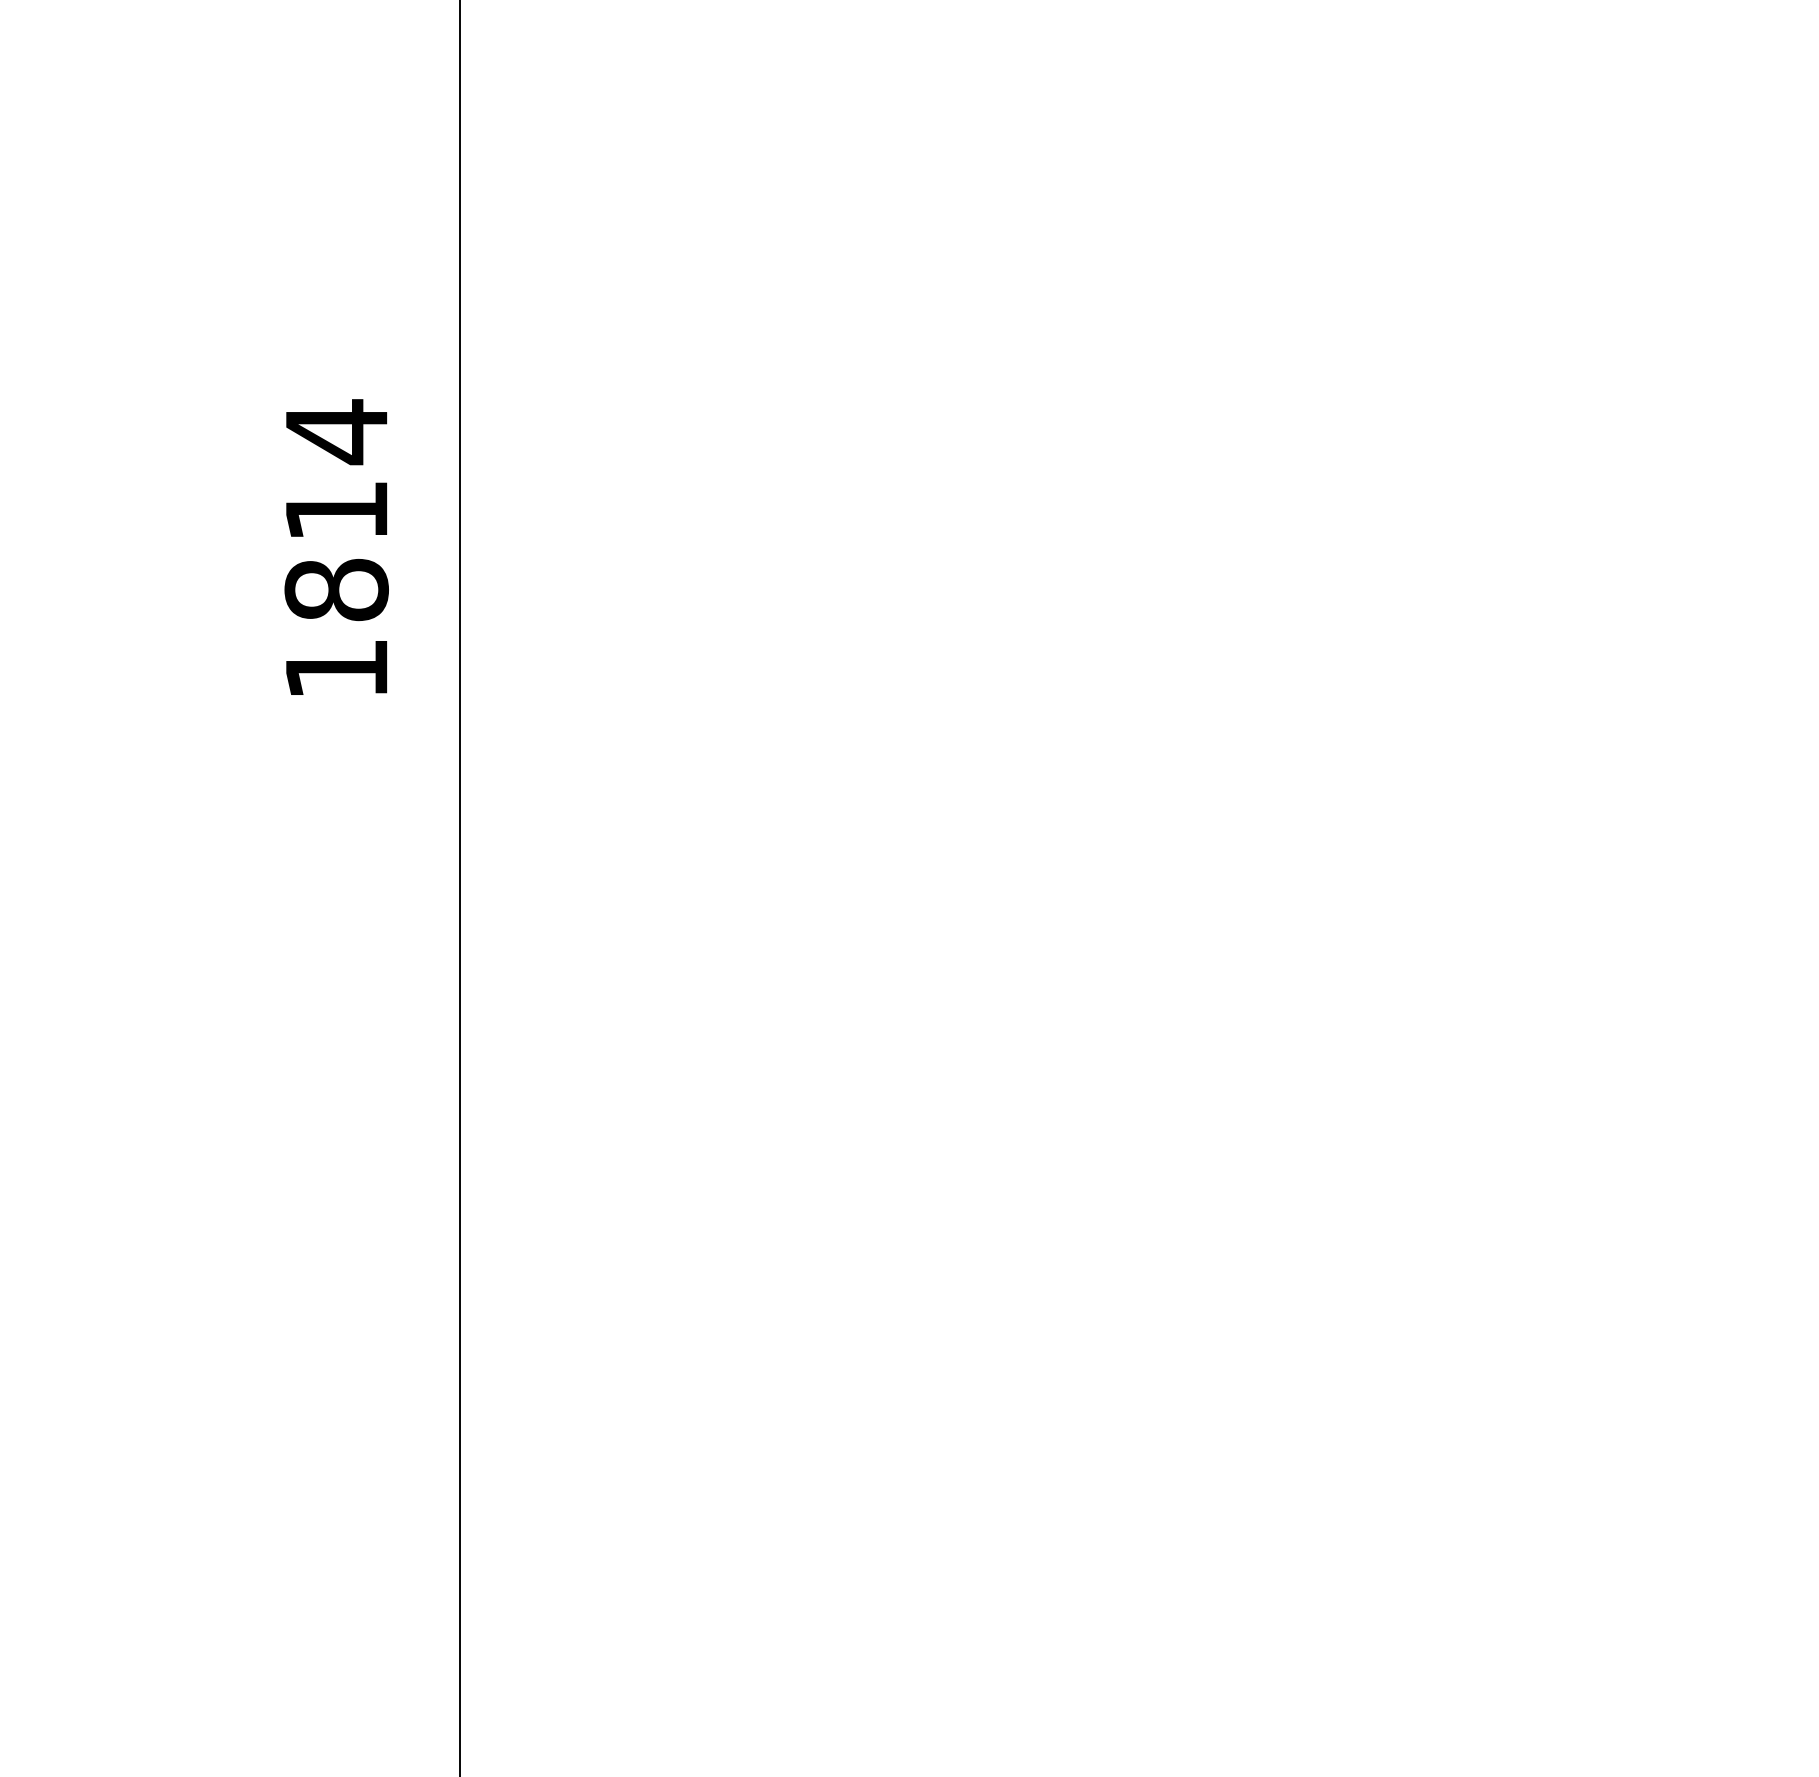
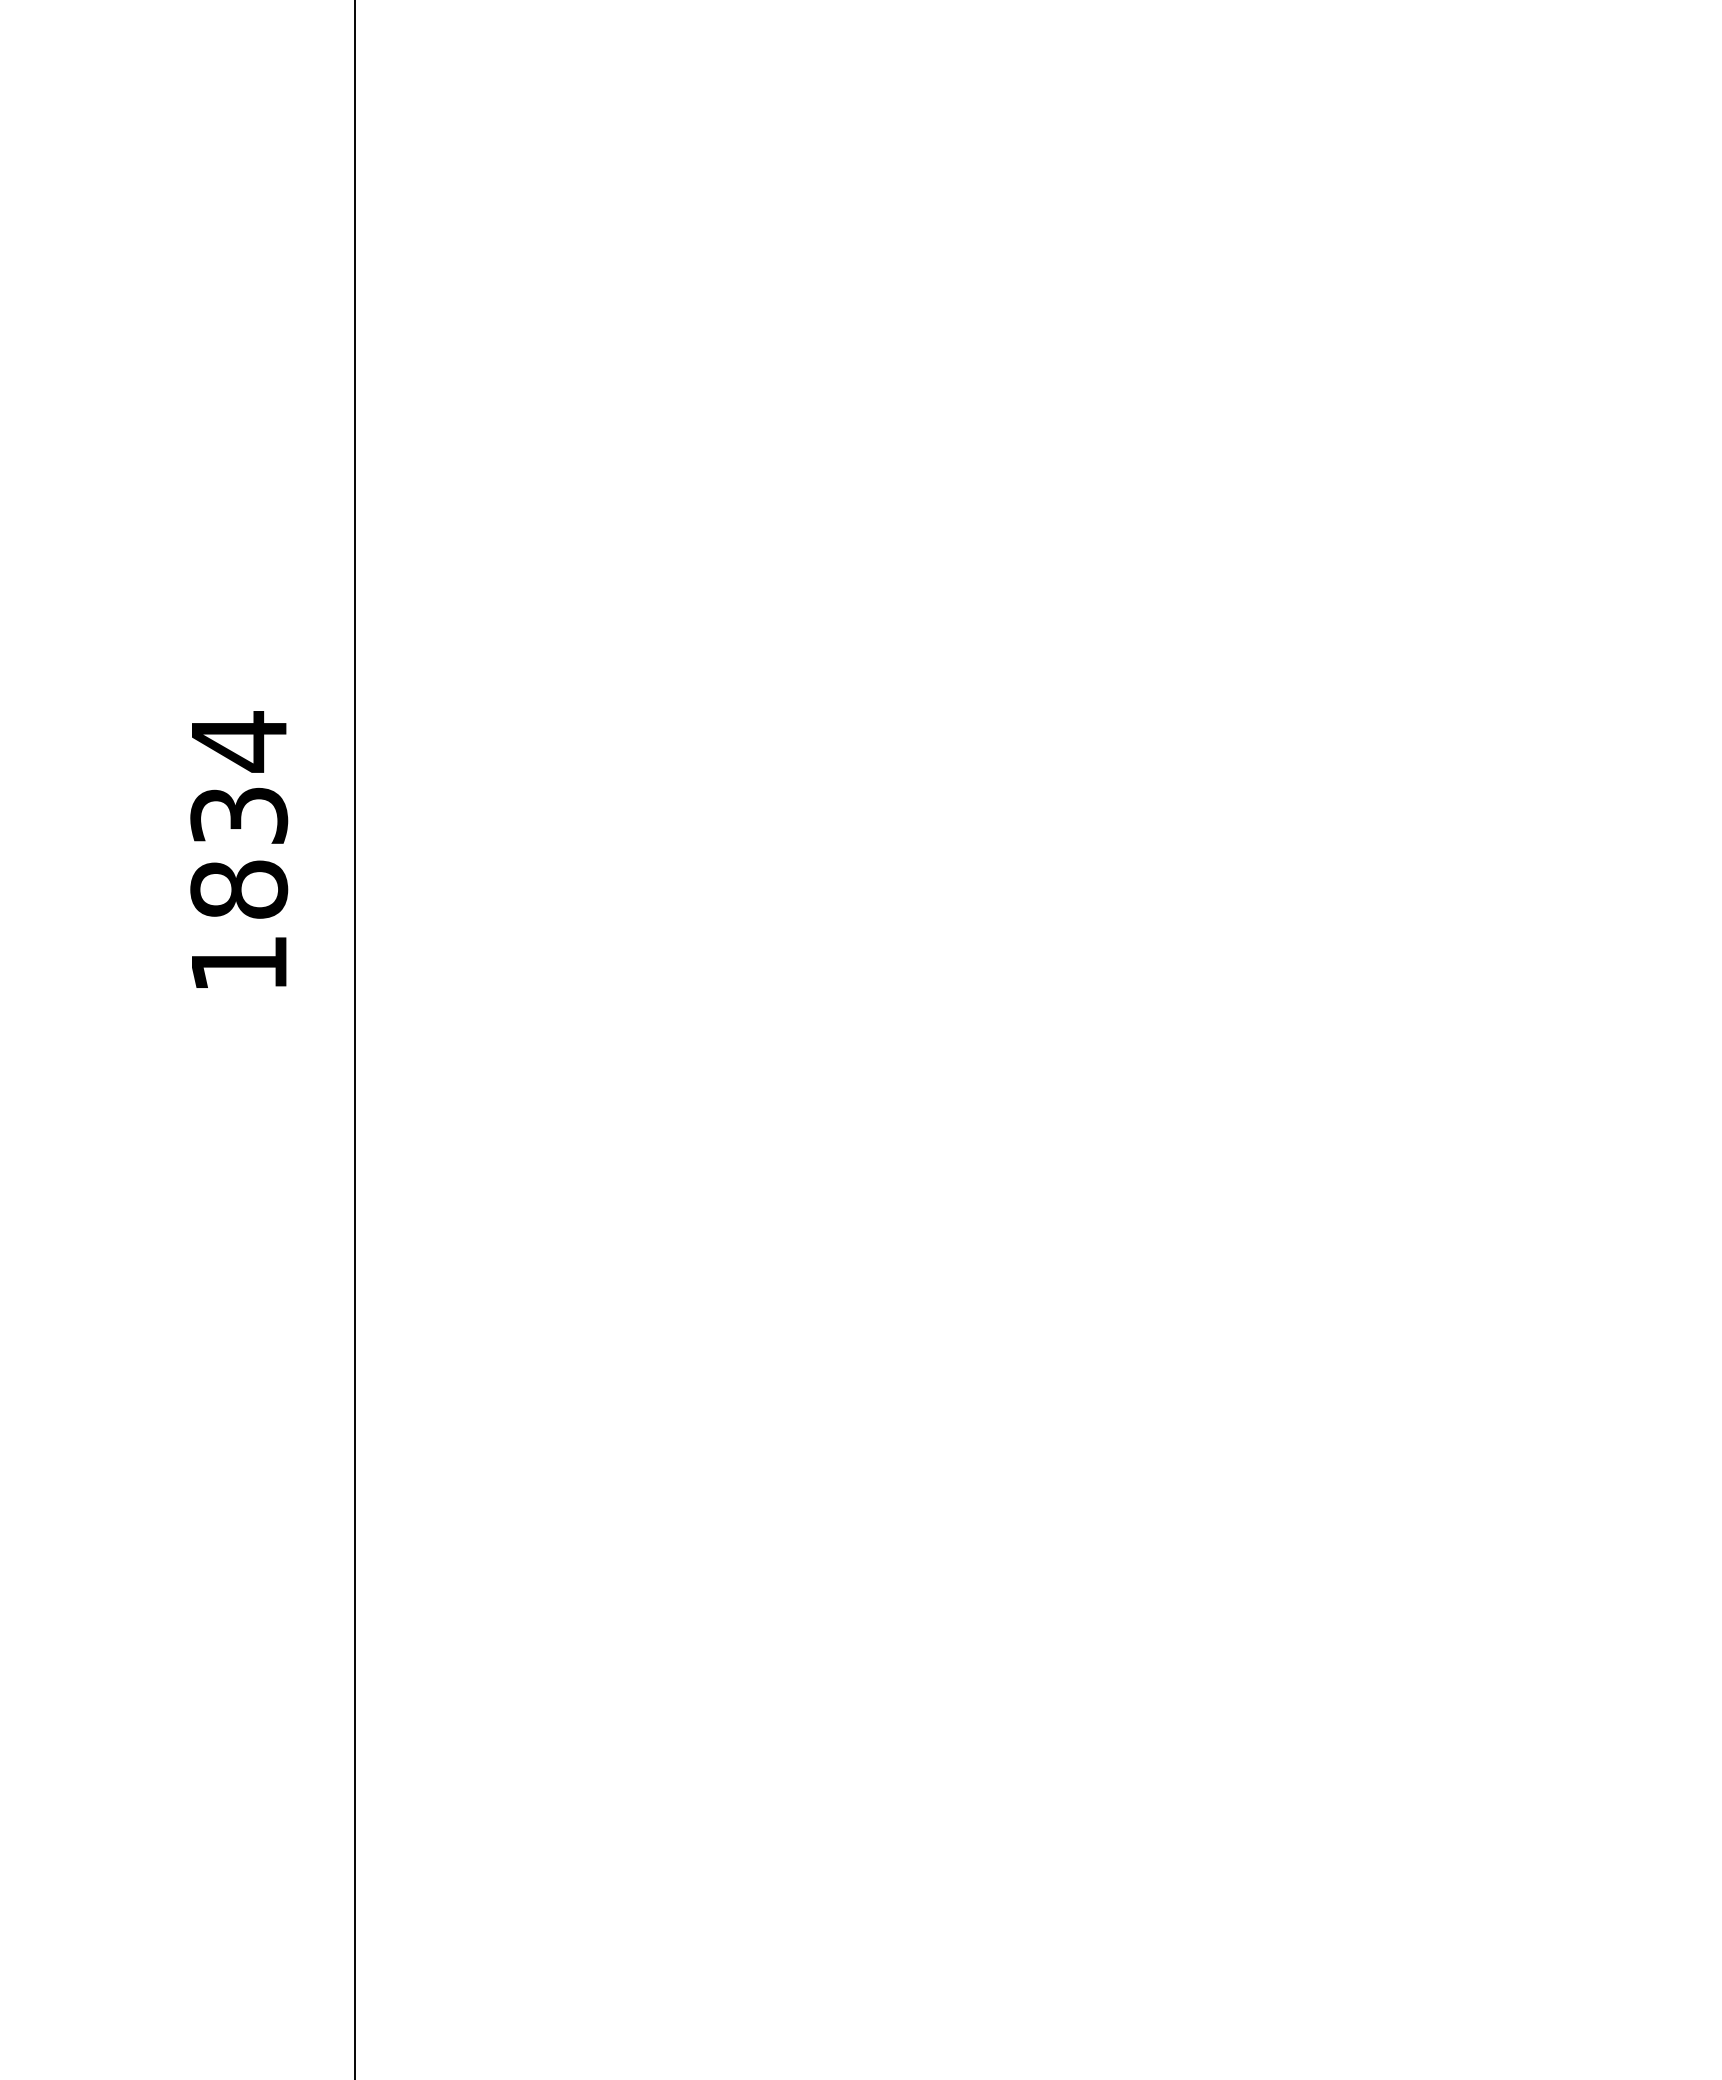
text: (337, 510) -> (239, 815), 1814 -> 1834

